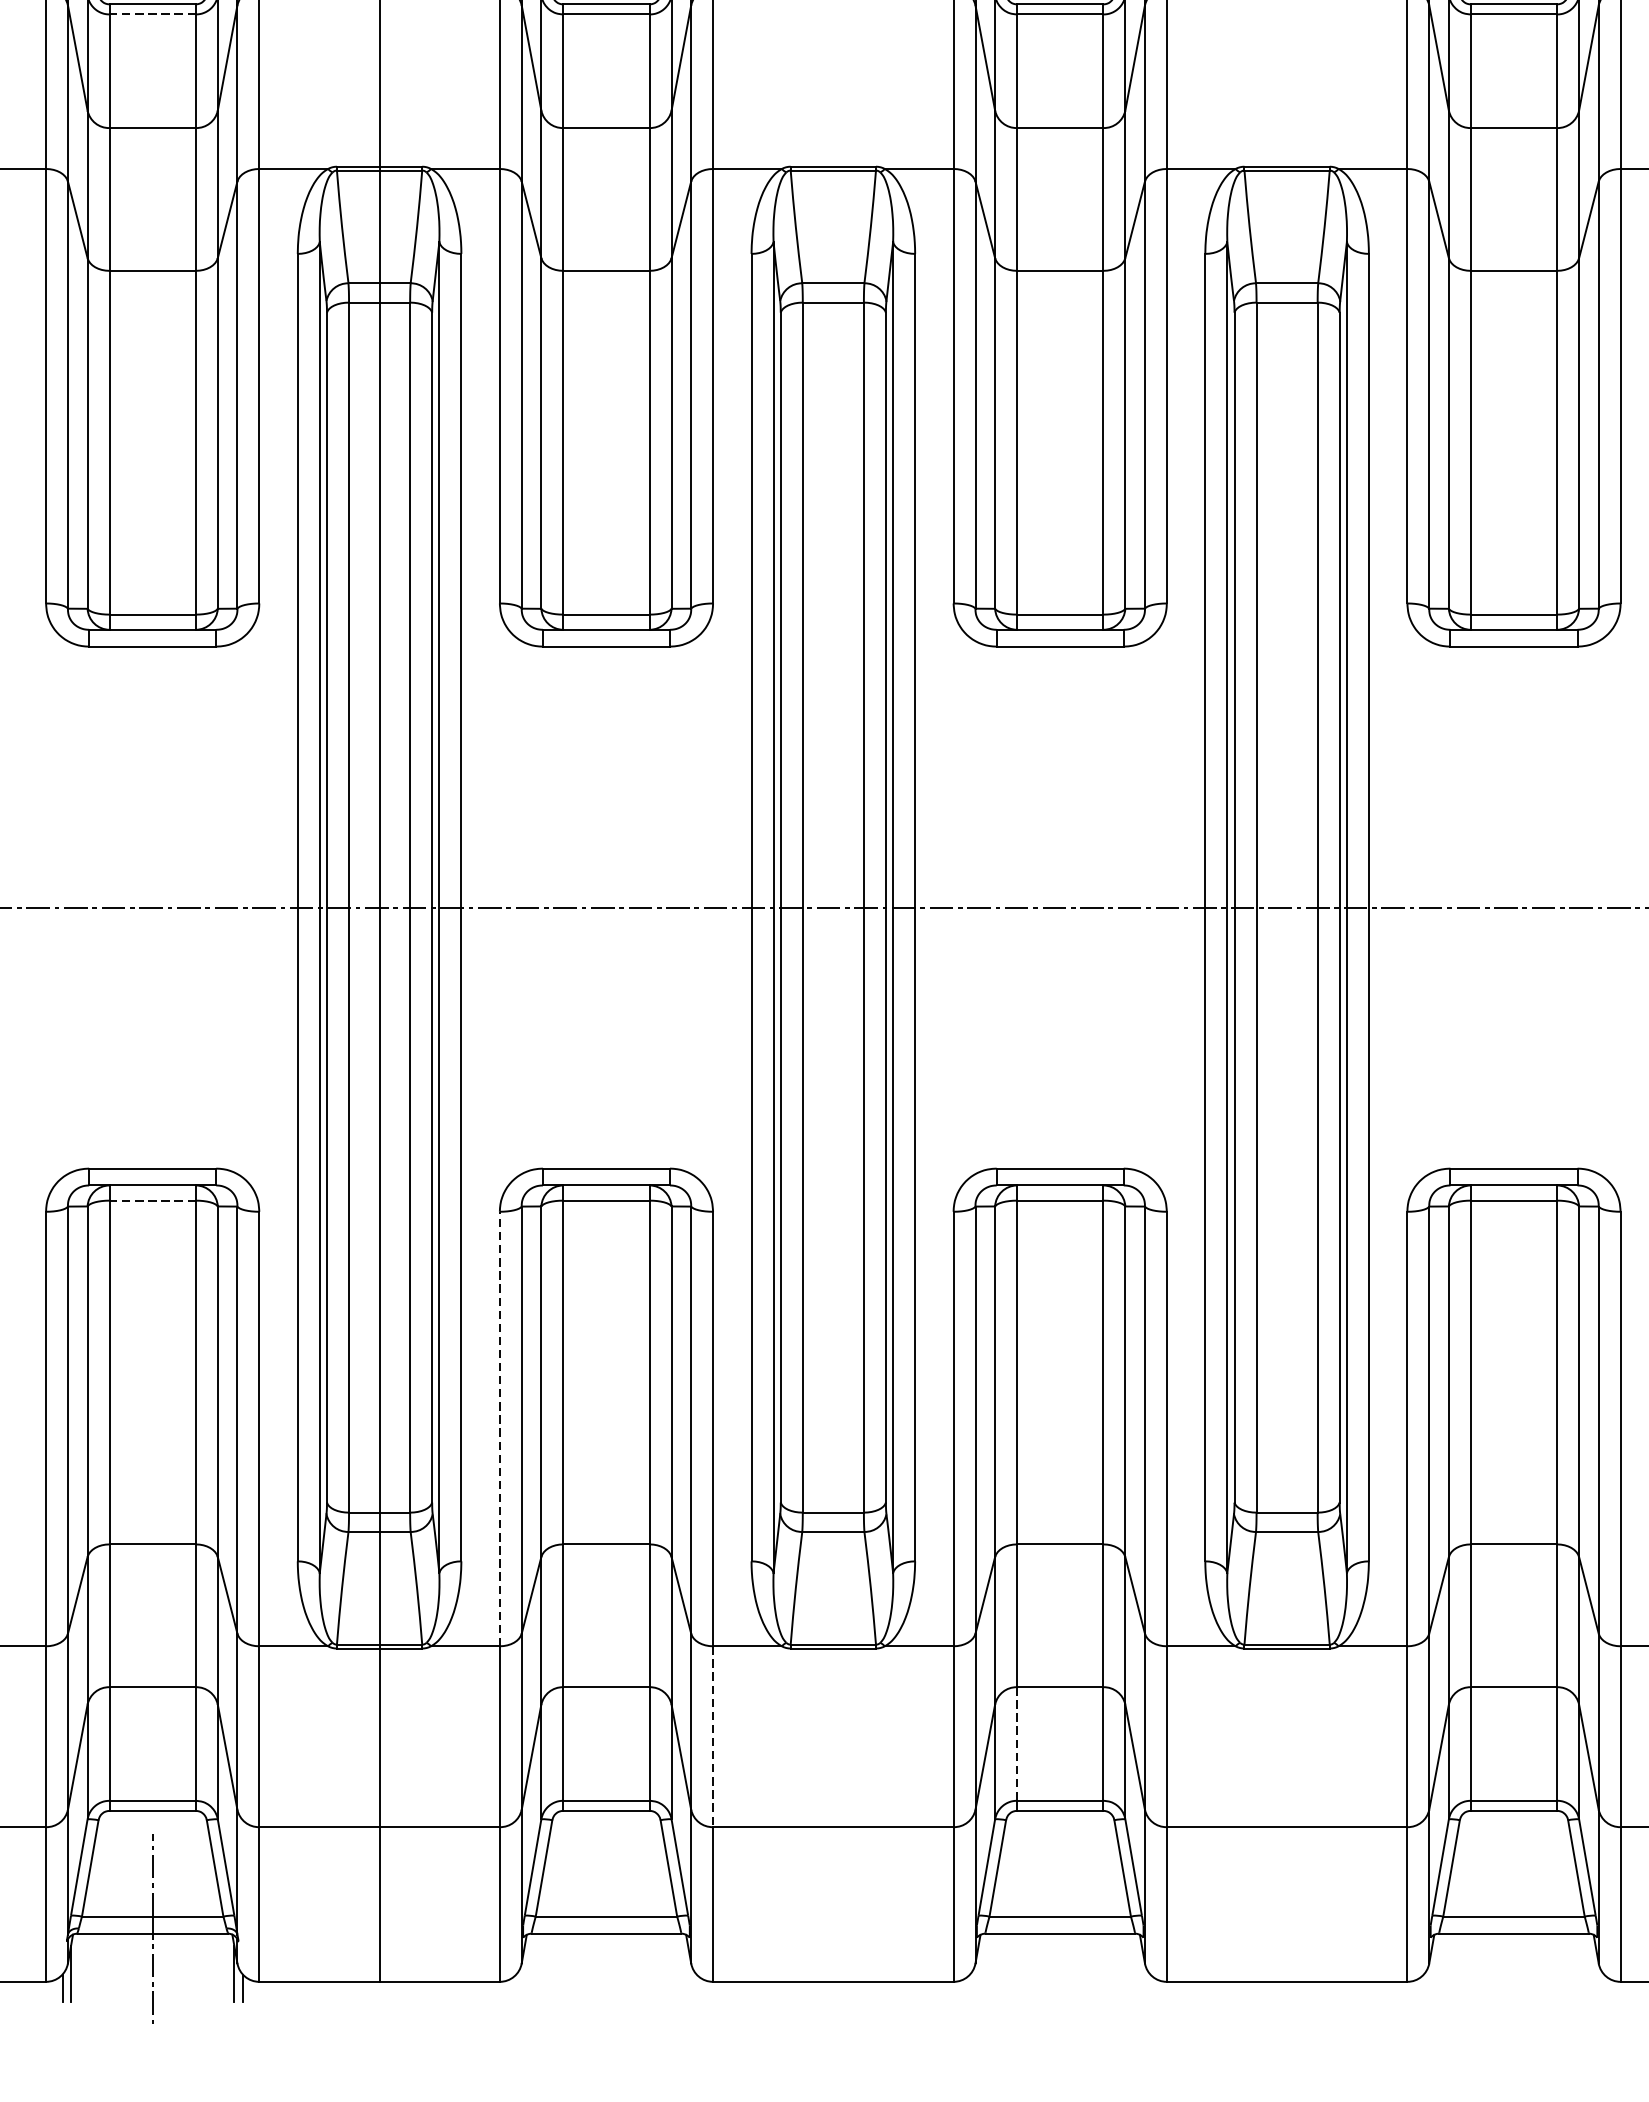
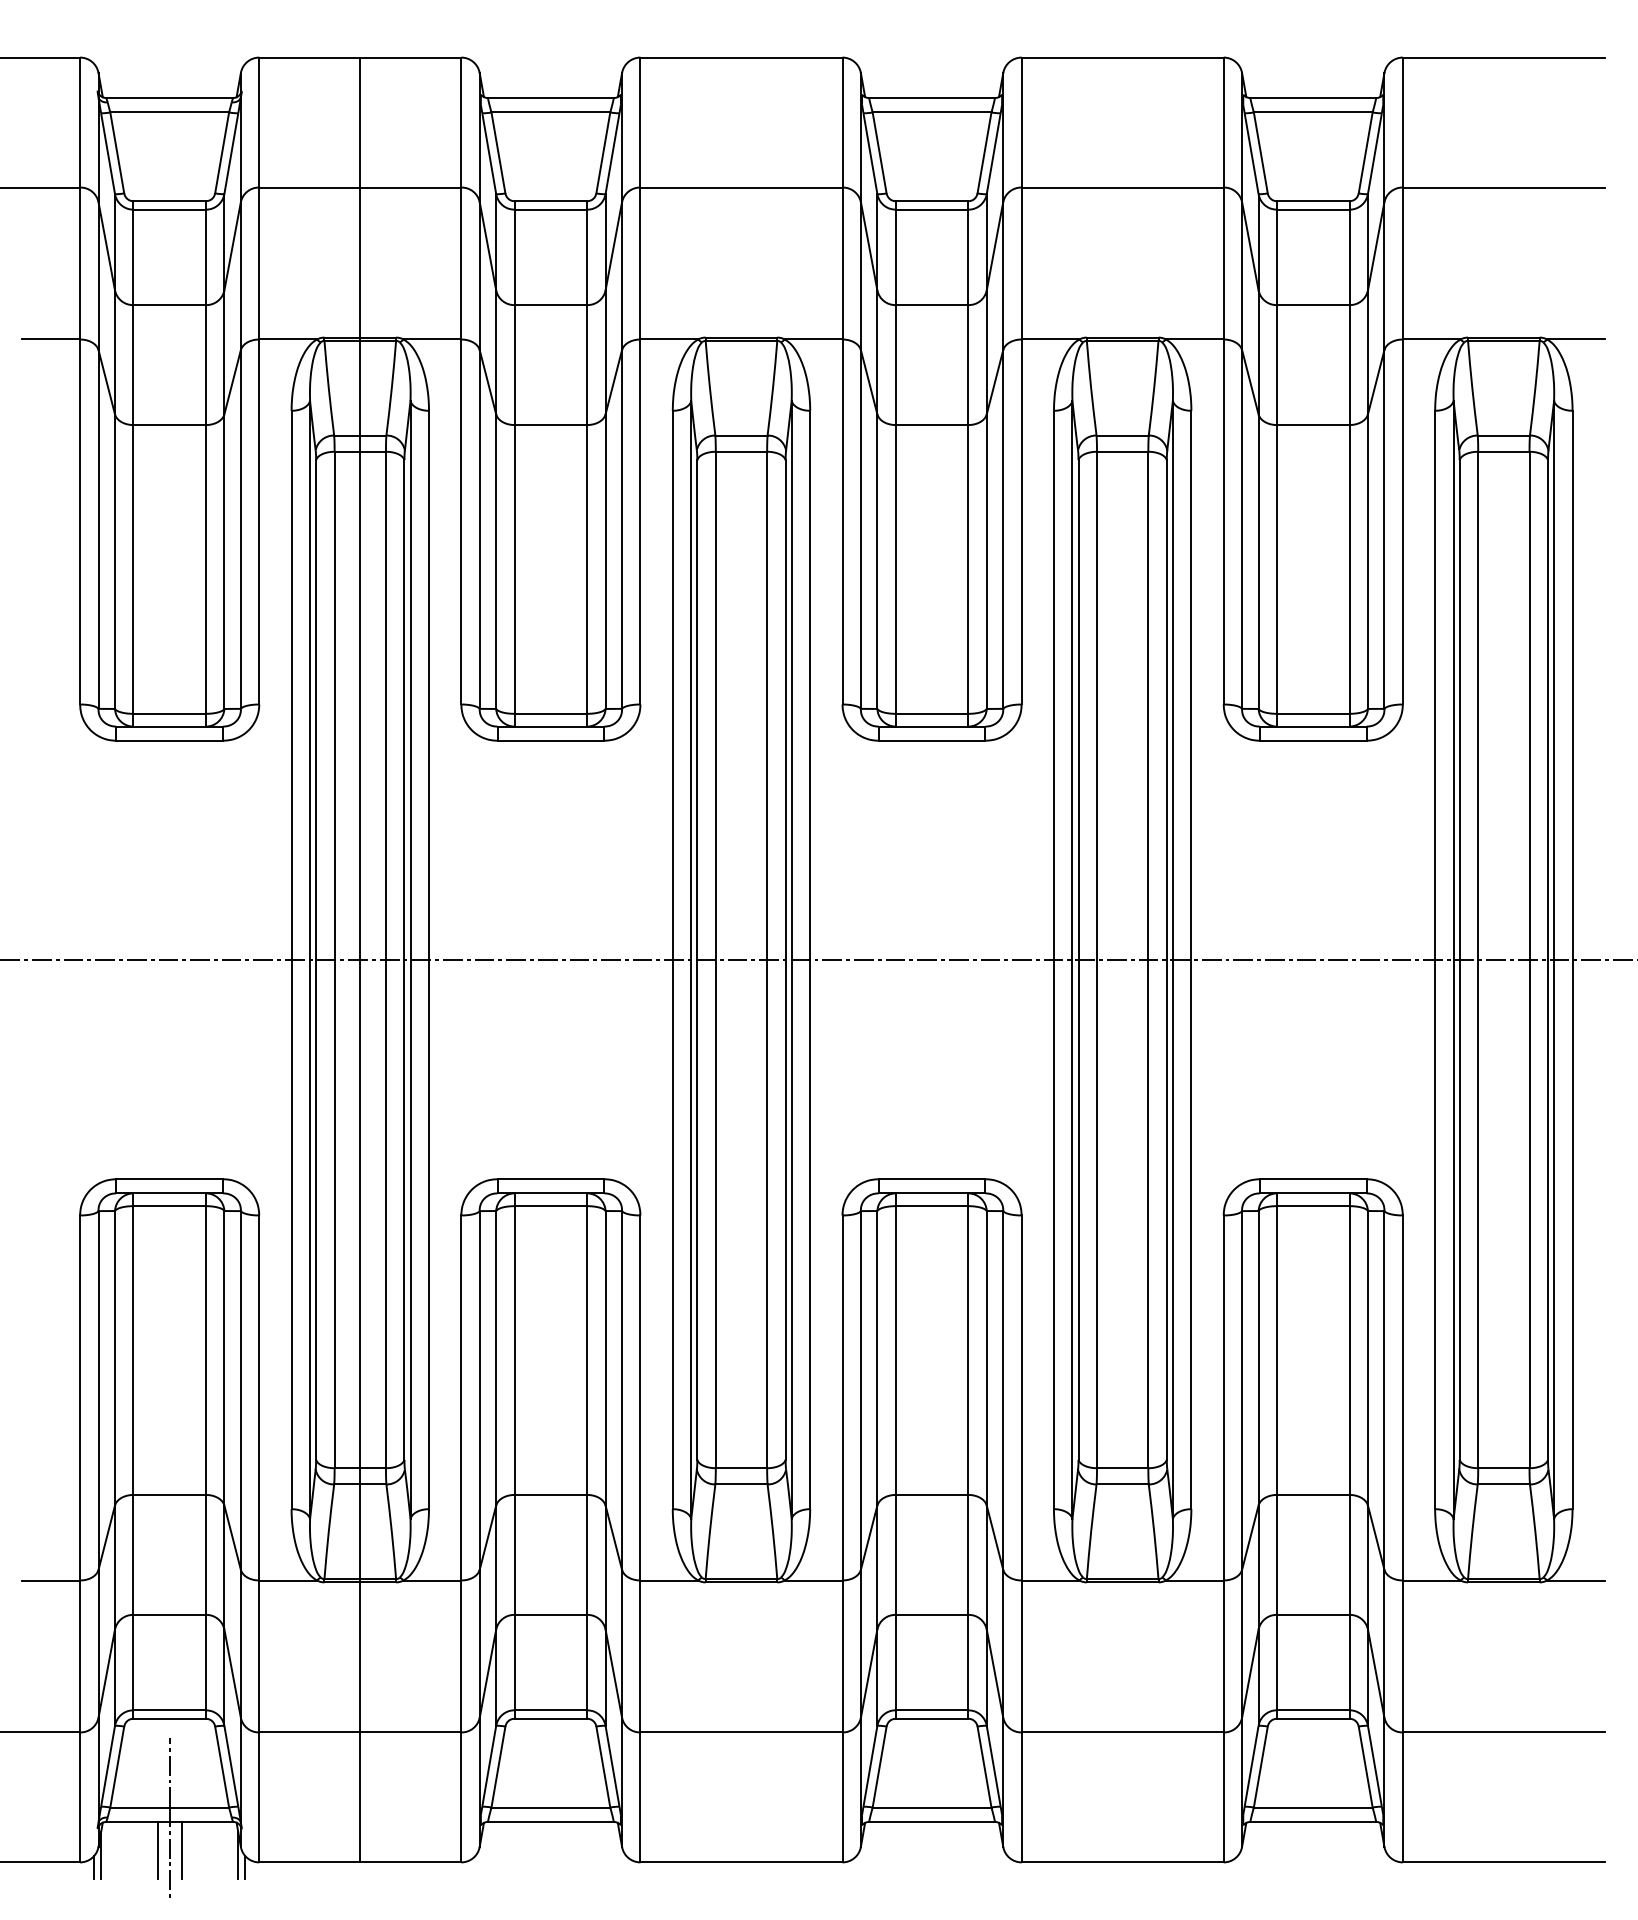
line: (152, 14) -> (169, 209), dashed -> solid
line: (152, 1201) -> (169, 1206), dashed -> solid
line: (500, 1429) -> (461, 1398), dashed -> solid
line: (713, 1736) -> (640, 1656), dashed -> solid
line: (1016, 1743) -> (895, 1662), dashed -> solid
line: (138, 1967) -> (157, 1850), added
line: (166, 1967) -> (181, 1850), added

